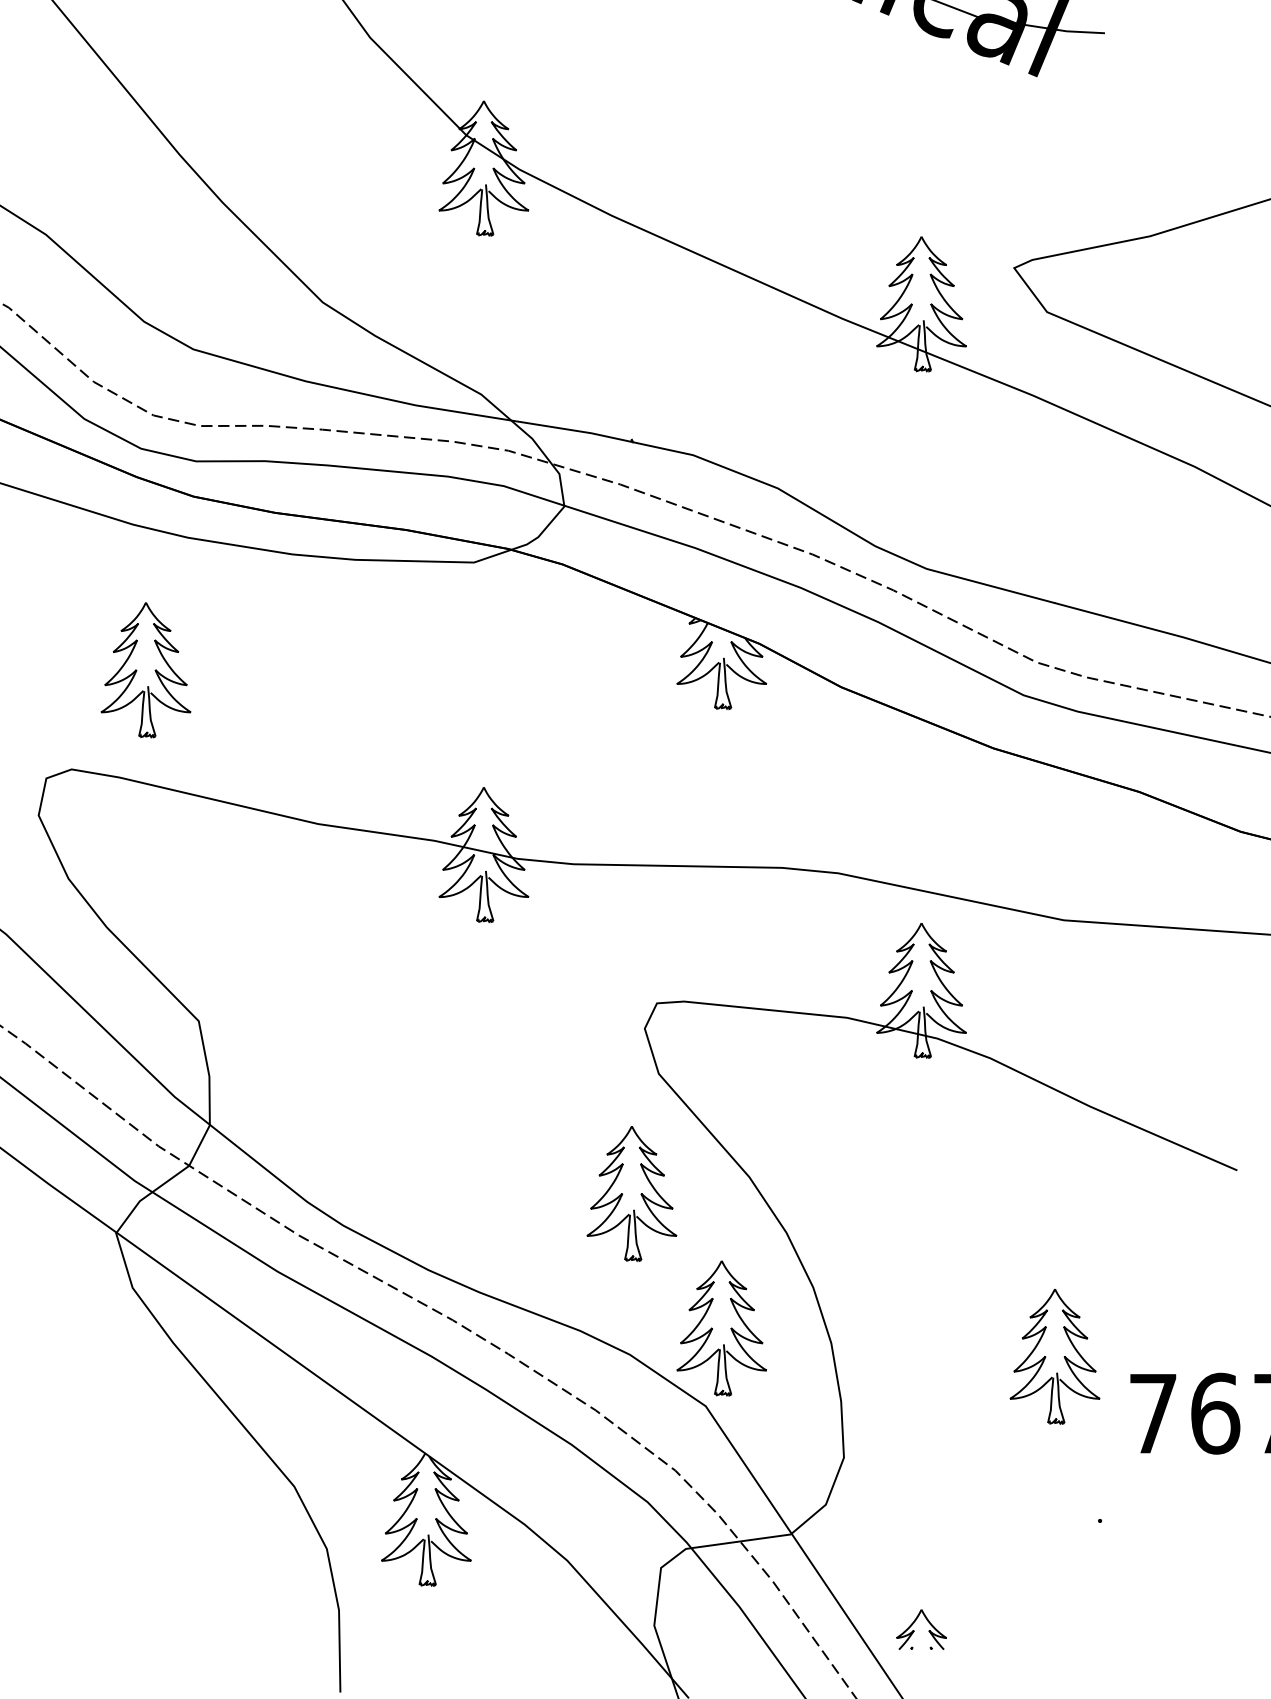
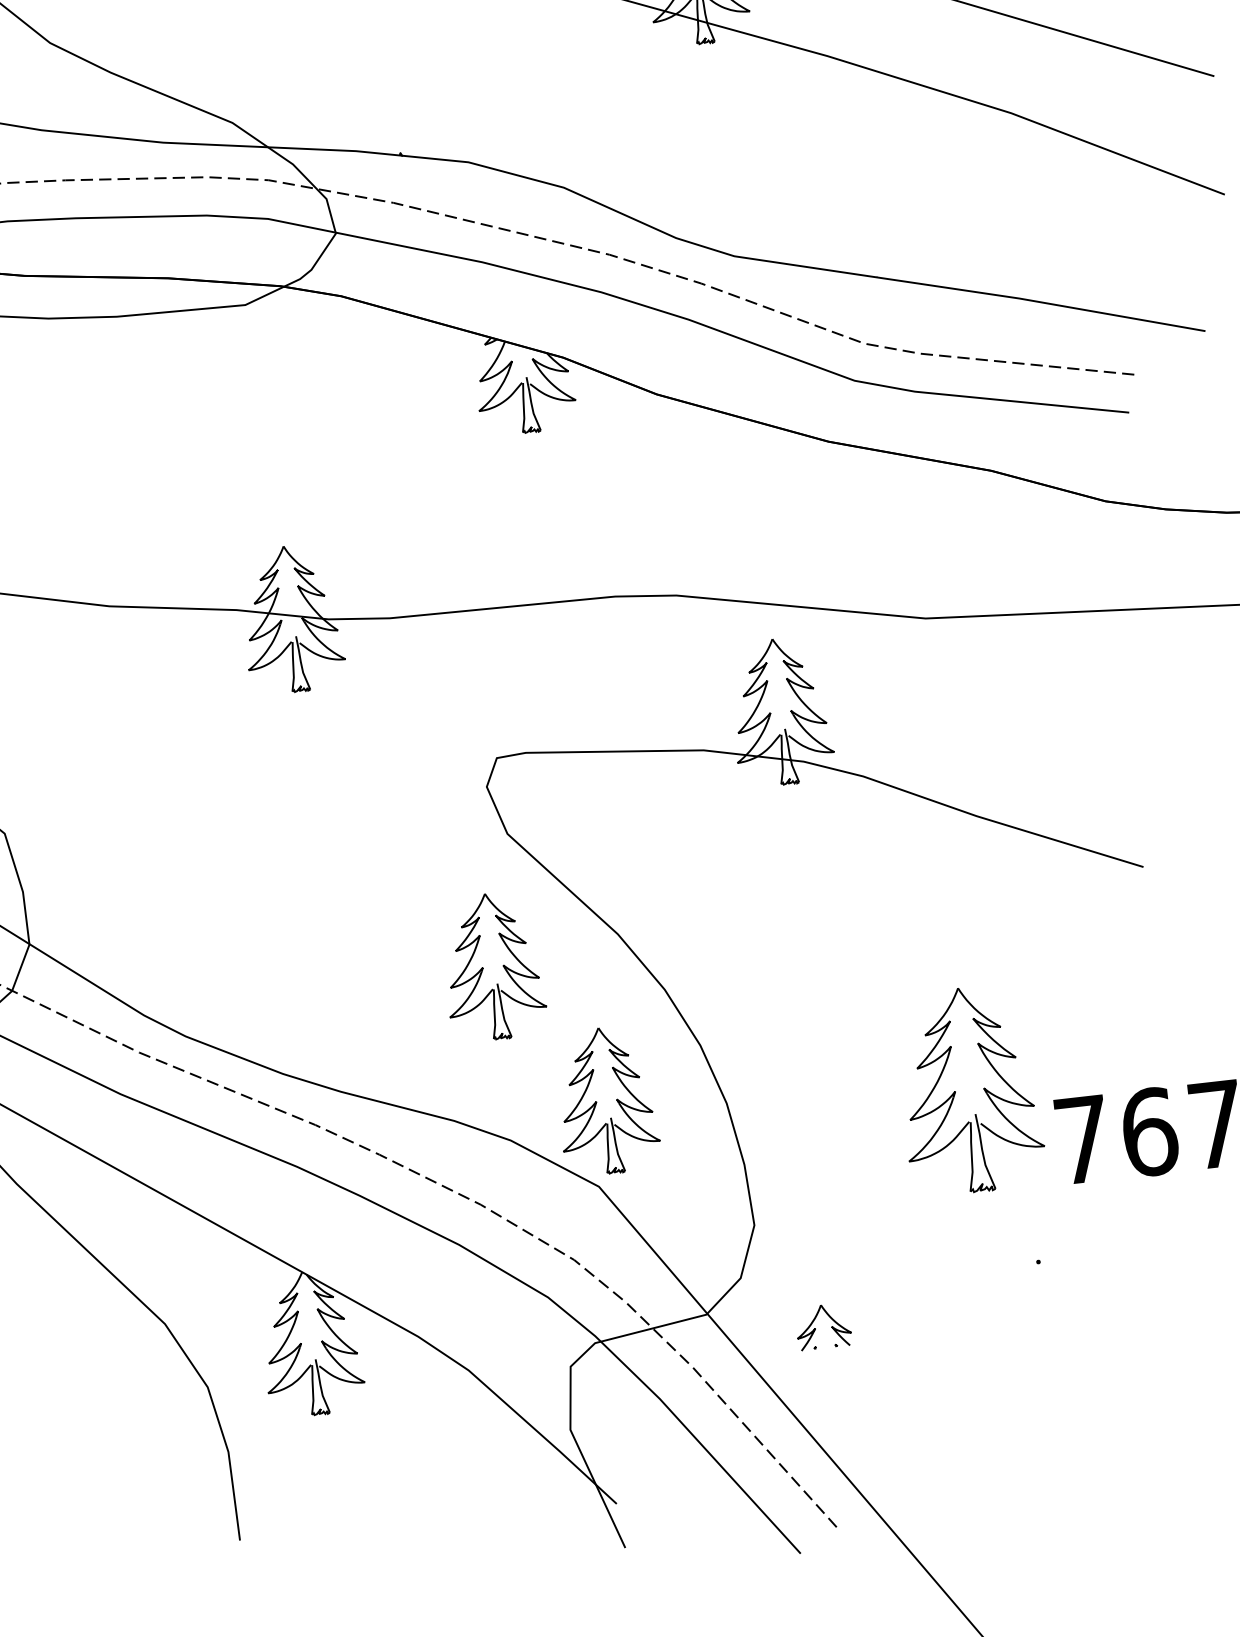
part: (1054, 1356) -> (969, 1090), size x1.4
part: (914, 1630) -> (815, 1328), moved

